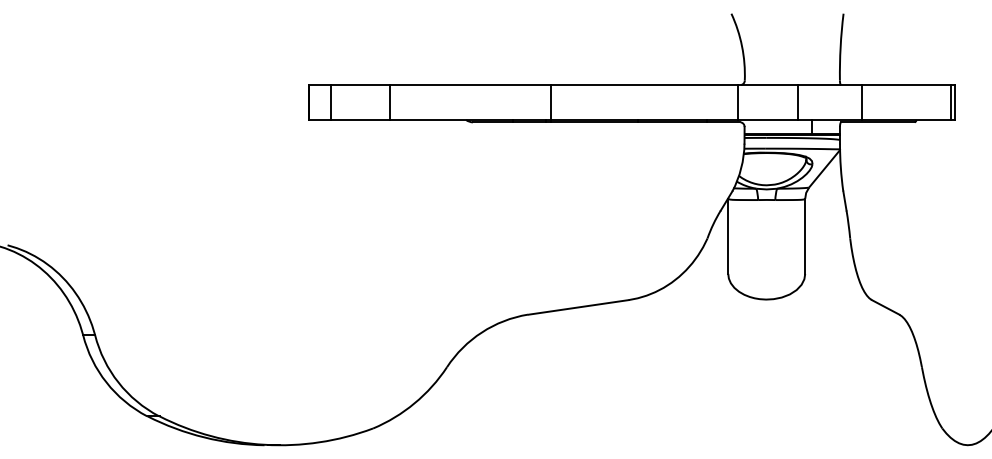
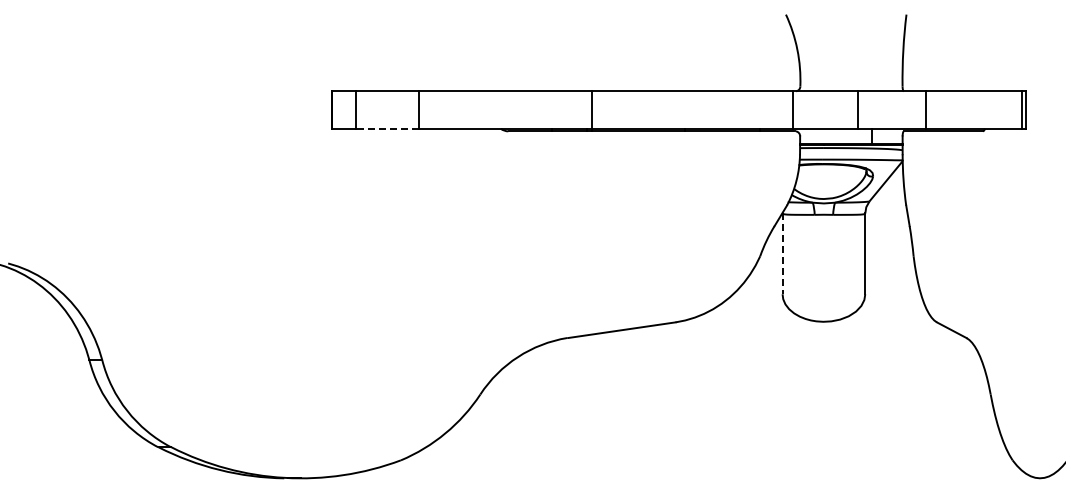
line: (360, 119) -> (387, 128), solid -> dashed
line: (728, 236) -> (782, 254), solid -> dashed

